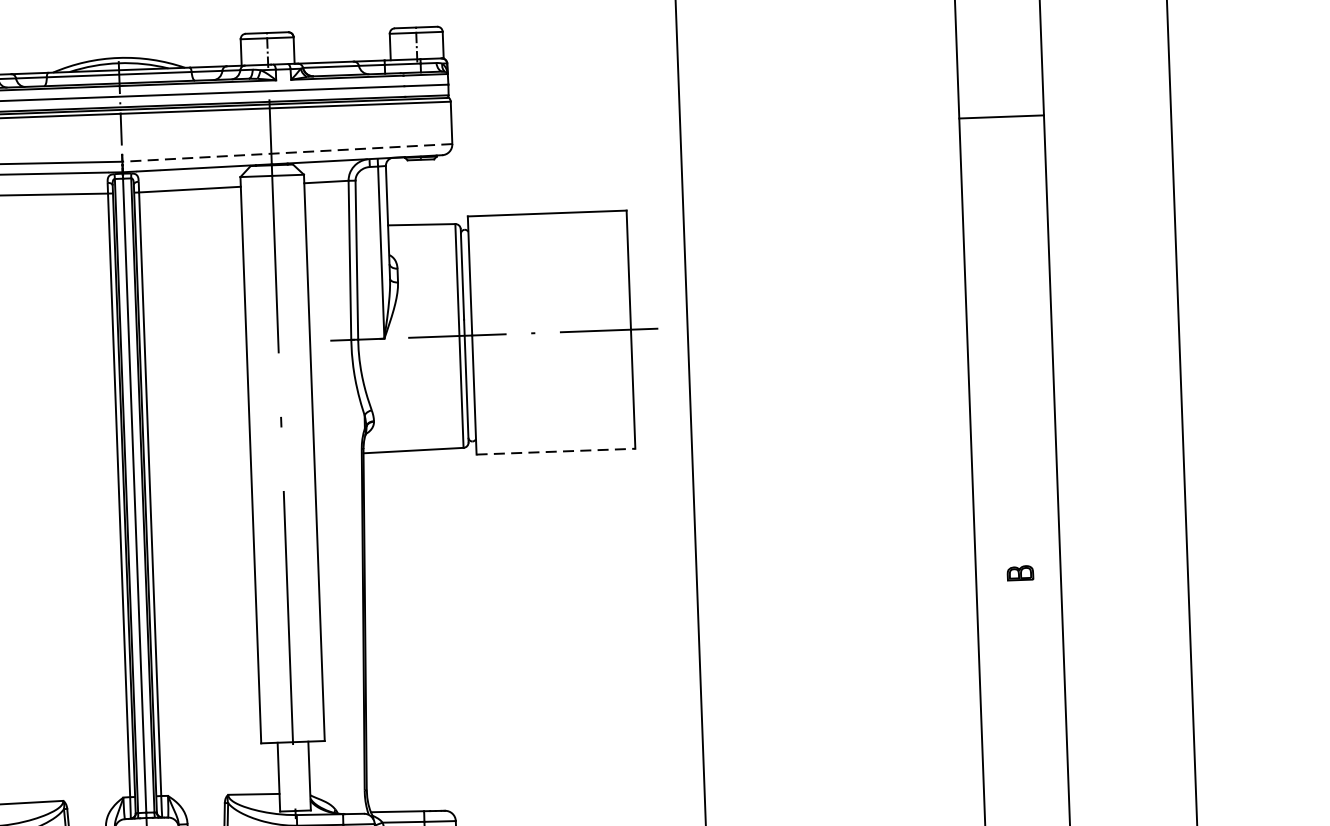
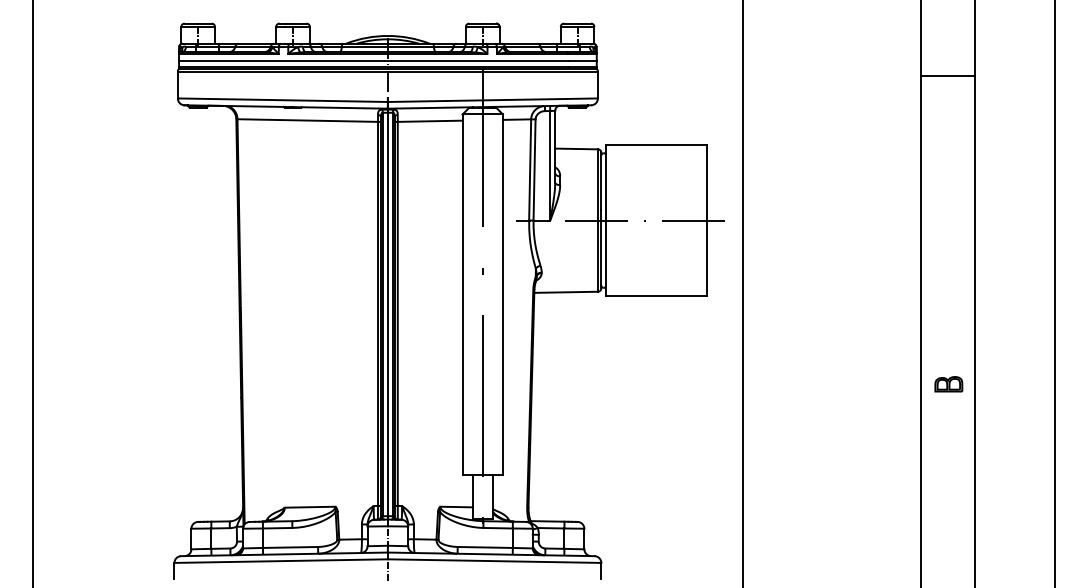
line: (1001, 117) -> (947, 76), moved
line: (286, 153) -> (492, 100), dashed -> solid
line: (555, 451) -> (656, 296), dashed -> solid
part: (1019, 573) -> (948, 384), size x1.67

